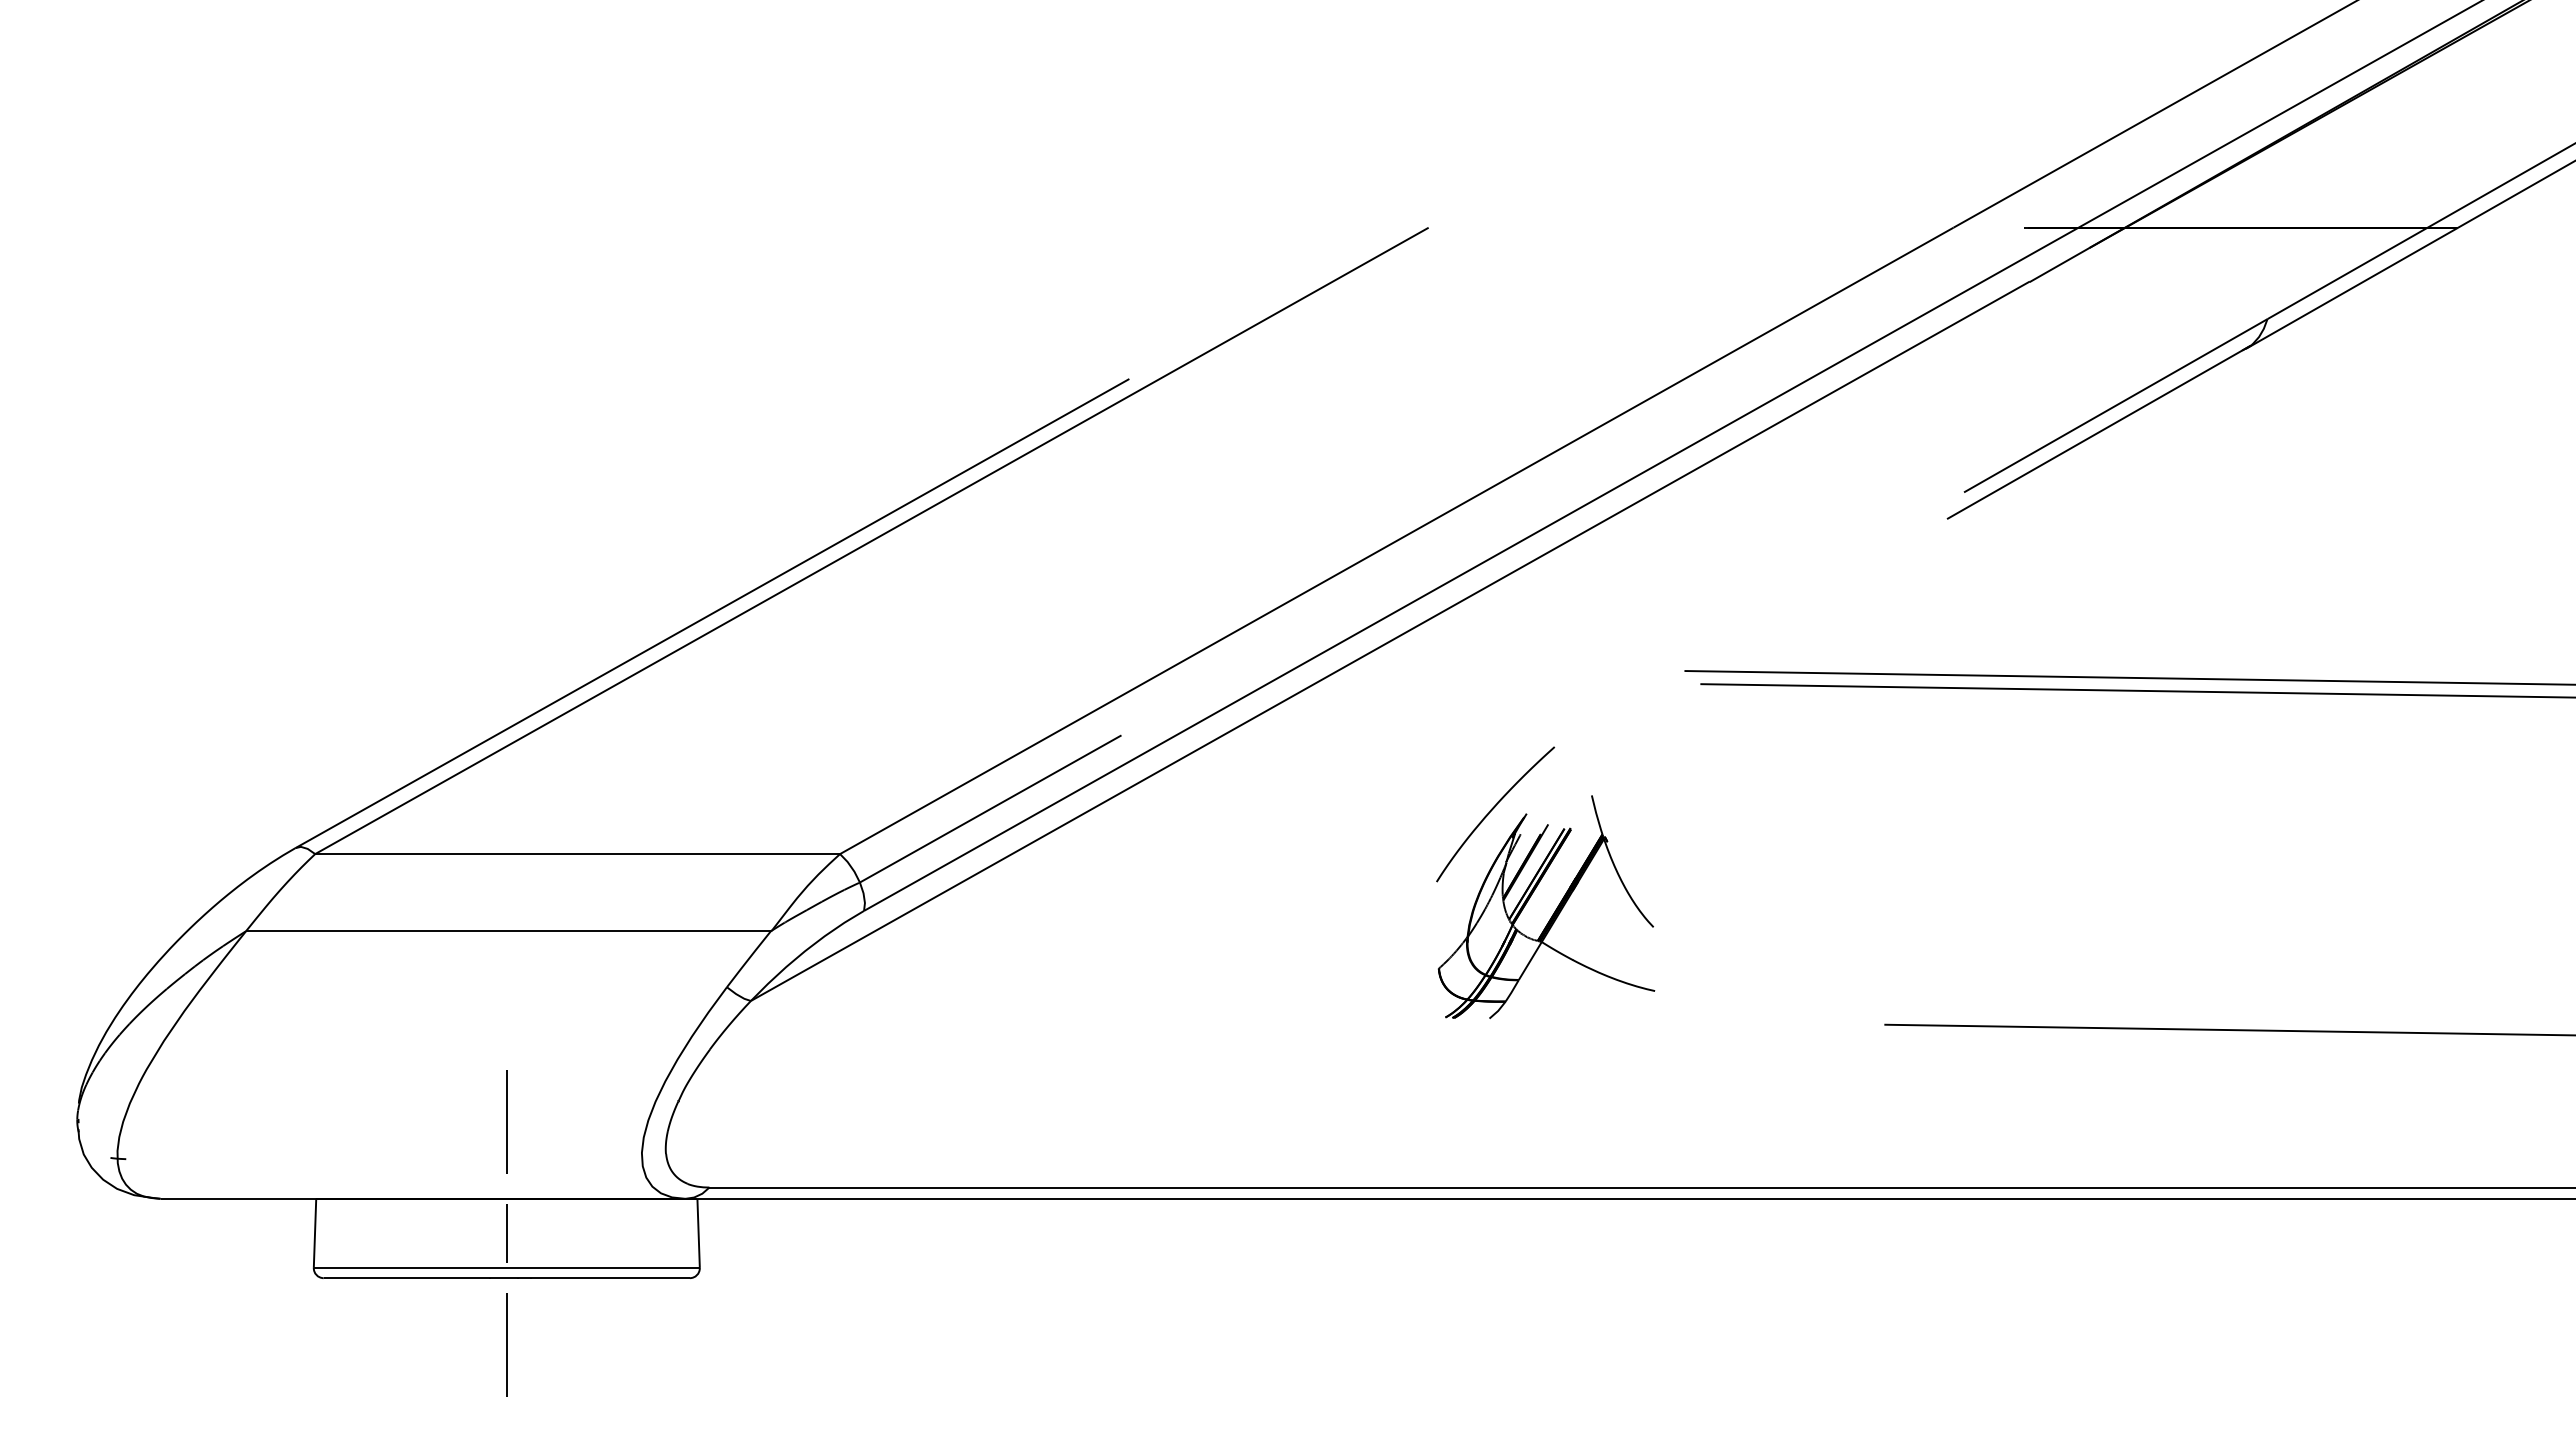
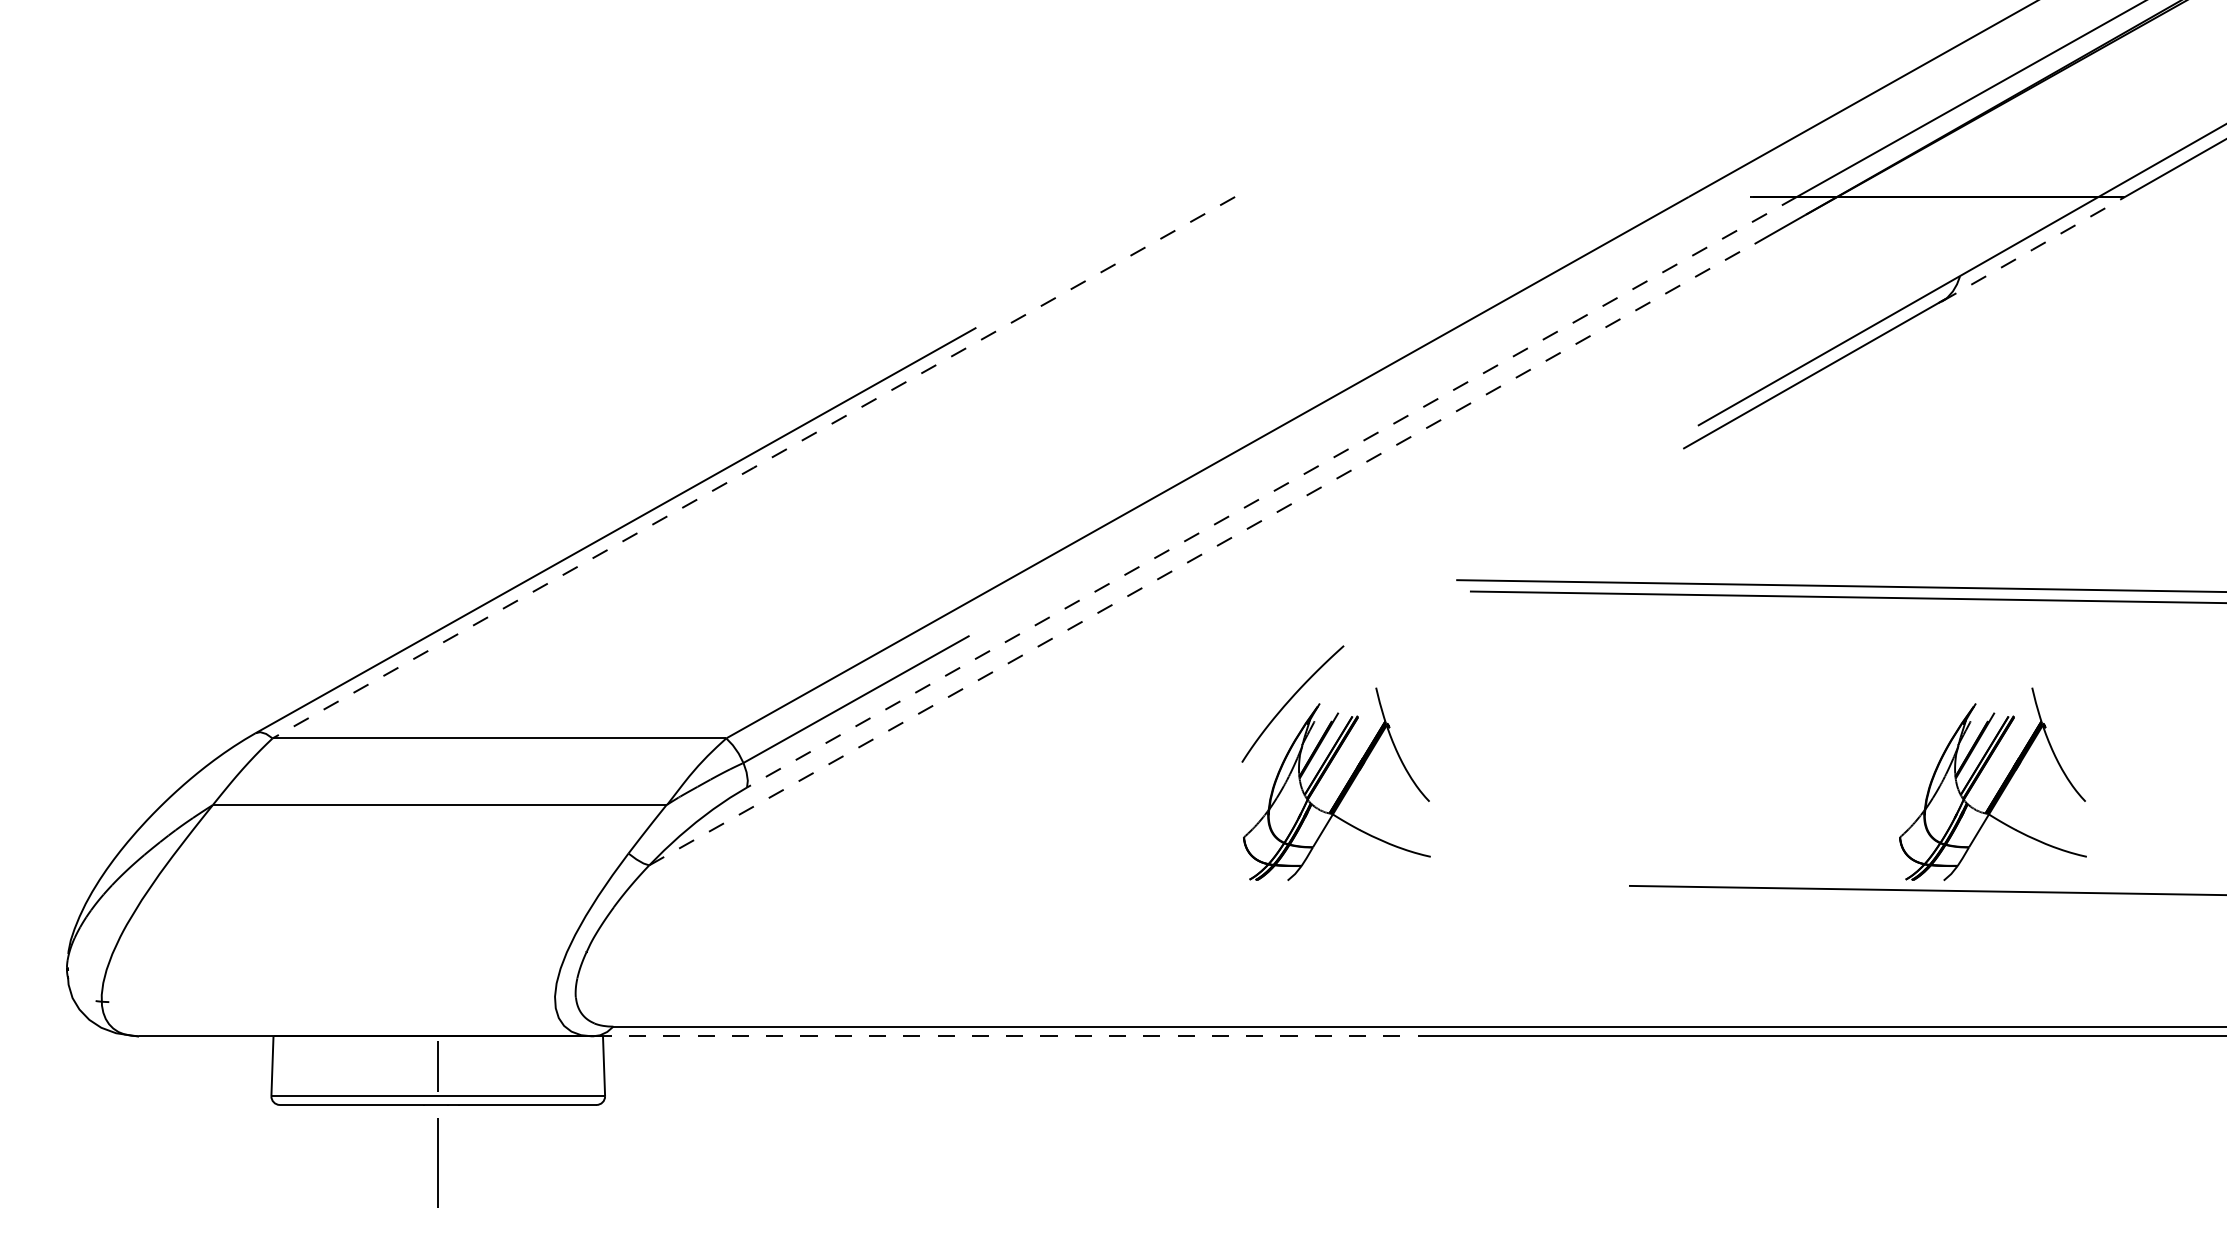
line: (2351, 288) -> (2032, 249), solid -> dashed
line: (871, 540) -> (753, 467), solid -> dashed
line: (1471, 569) -> (1272, 492), solid -> dashed
line: (1390, 641) -> (1202, 554), solid -> dashed
part: (2312, 912) -> (1999, 788), added
line: (506, 1121) -> (437, 969), removed
line: (1172, 1198) -> (1013, 1036), solid -> dashed

